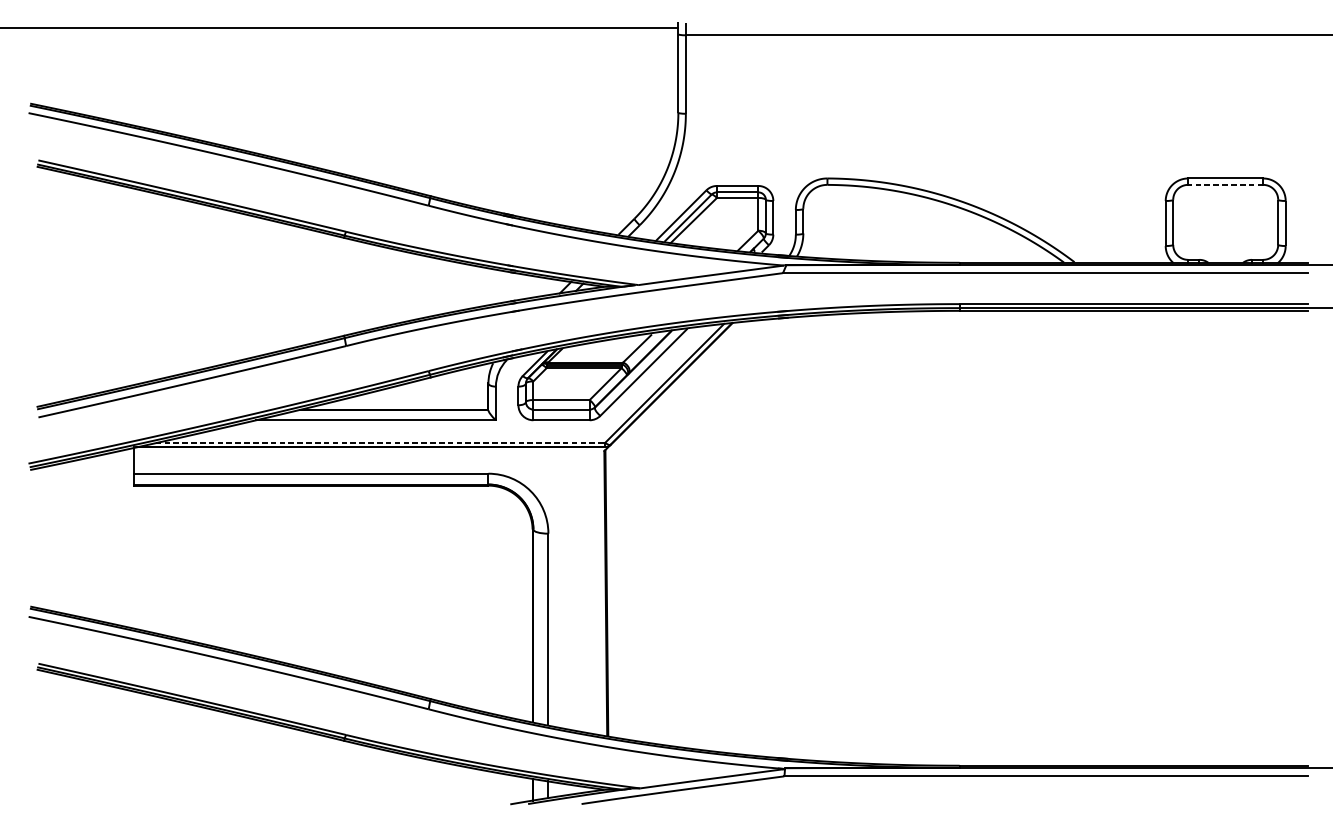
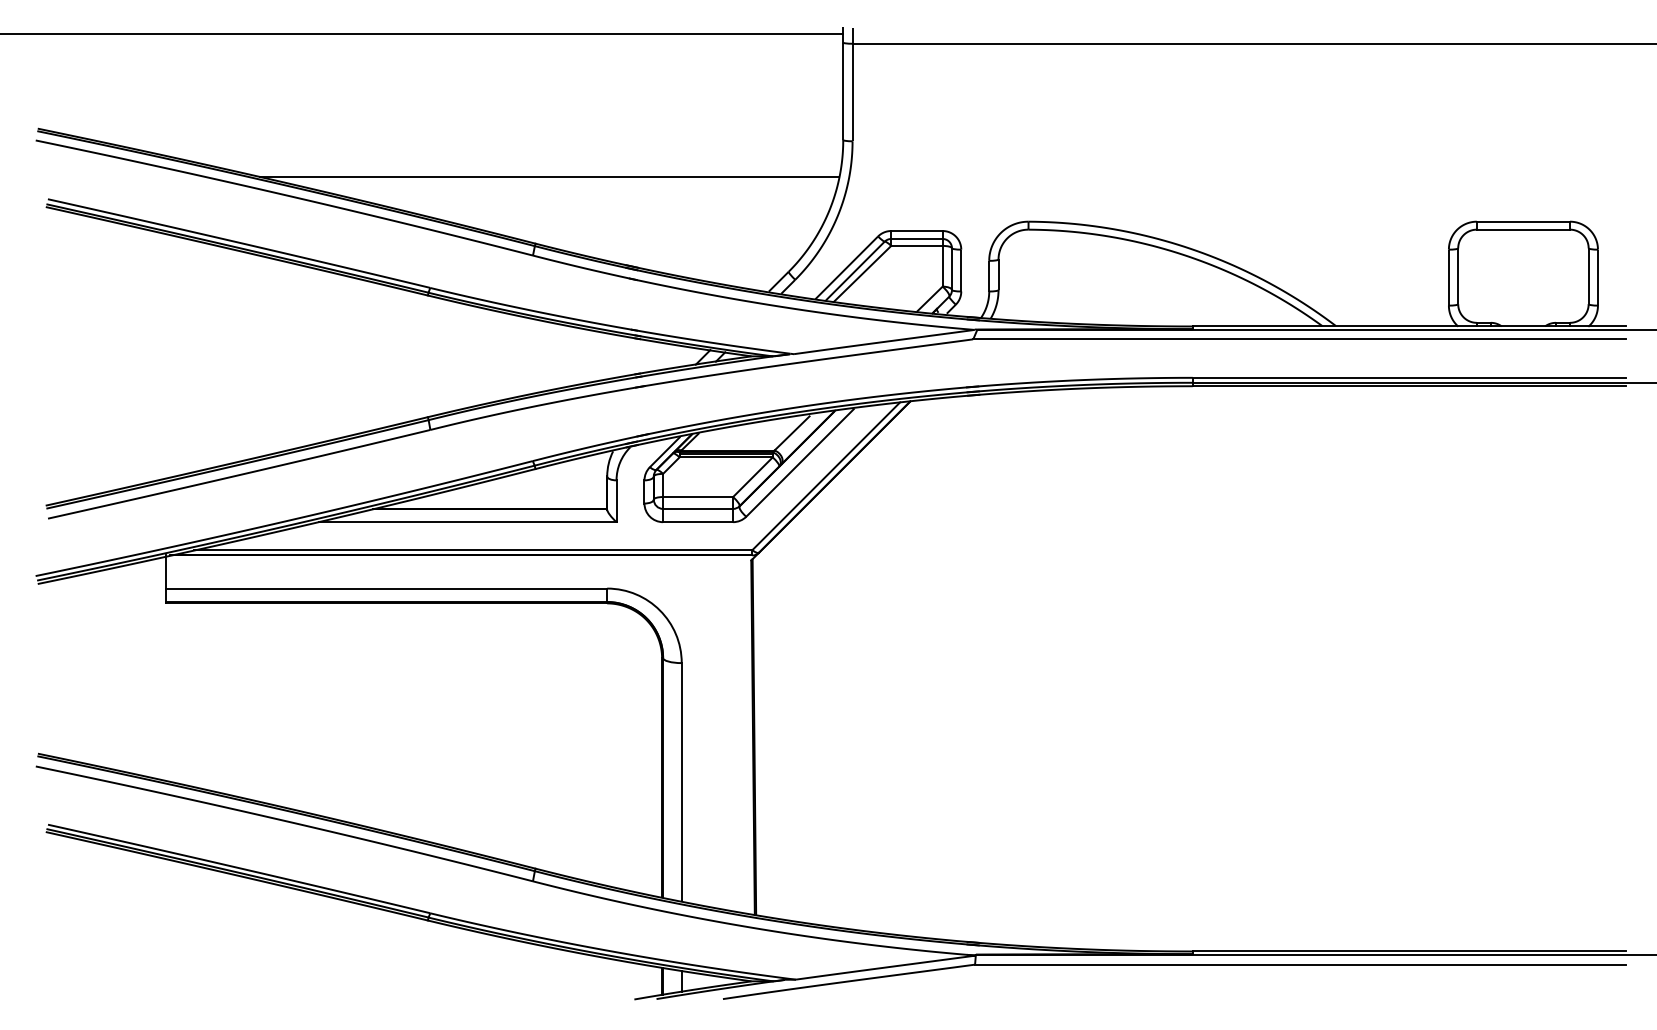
line: (441, 142) -> (549, 177), added
line: (1225, 184) -> (1523, 229), dashed -> solid
line: (380, 443) -> (473, 550), dashed -> solid

